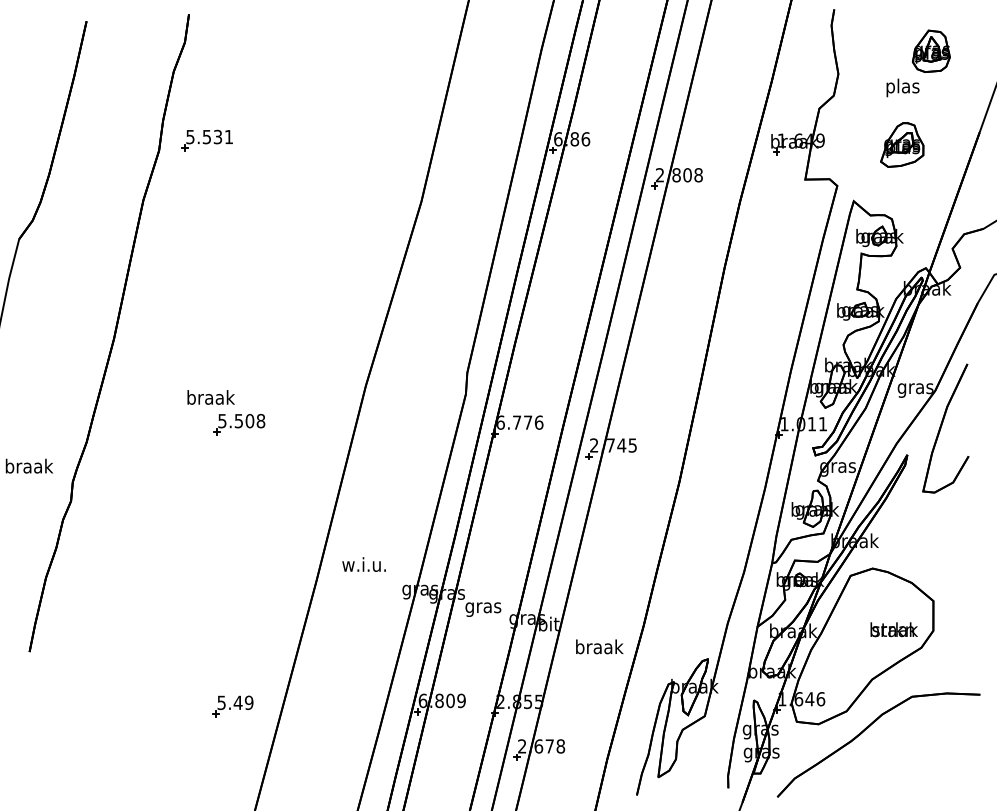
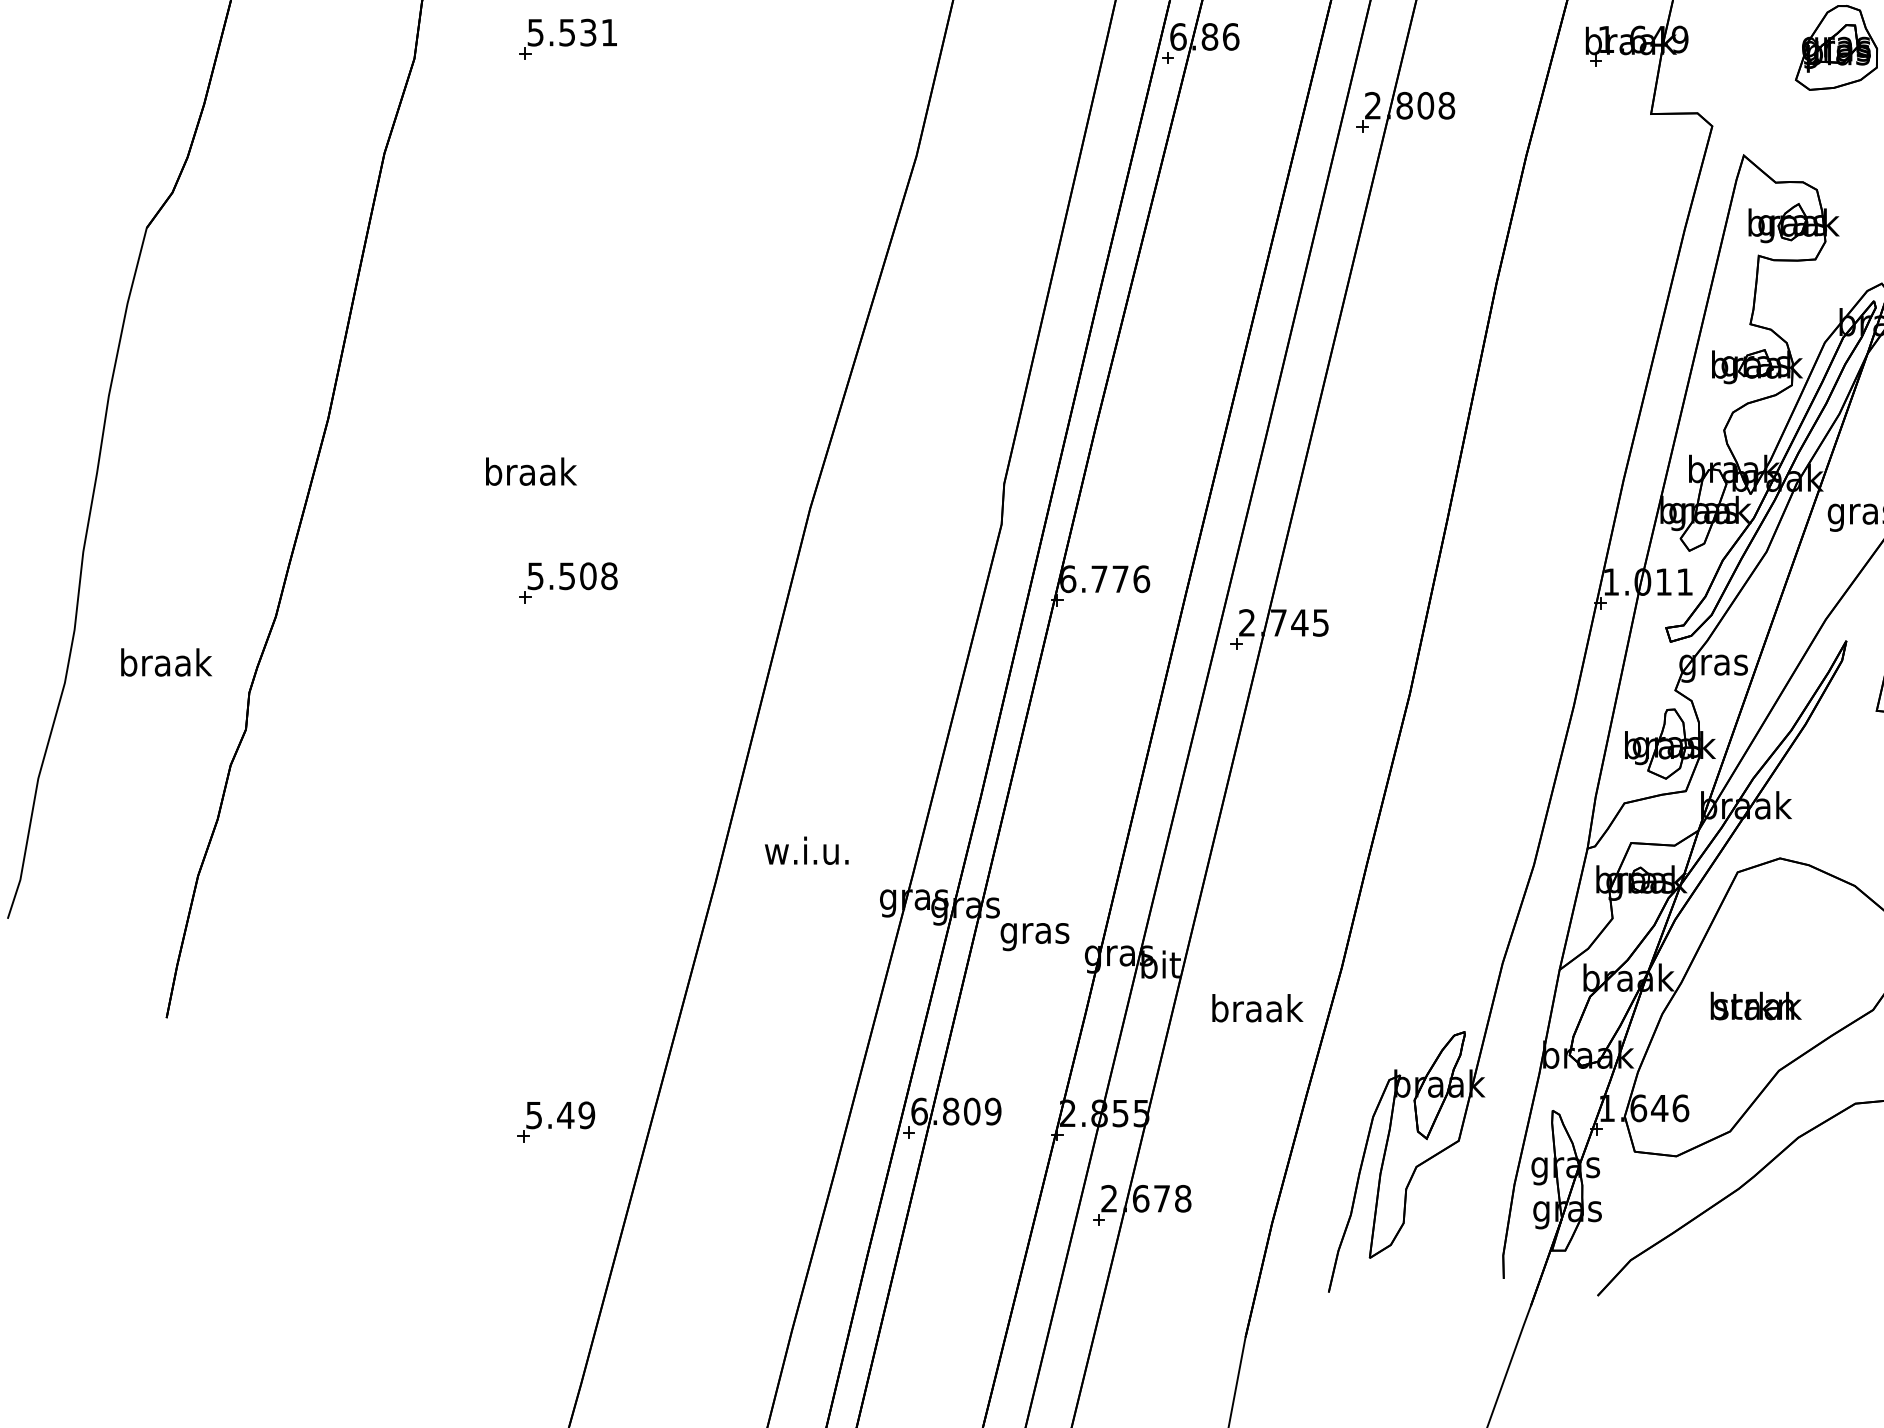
part: (206, 140) -> (566, 39), moved
text: (210, 397) -> (530, 471), moved
text: (893, 629) -> (1754, 1005), moved

